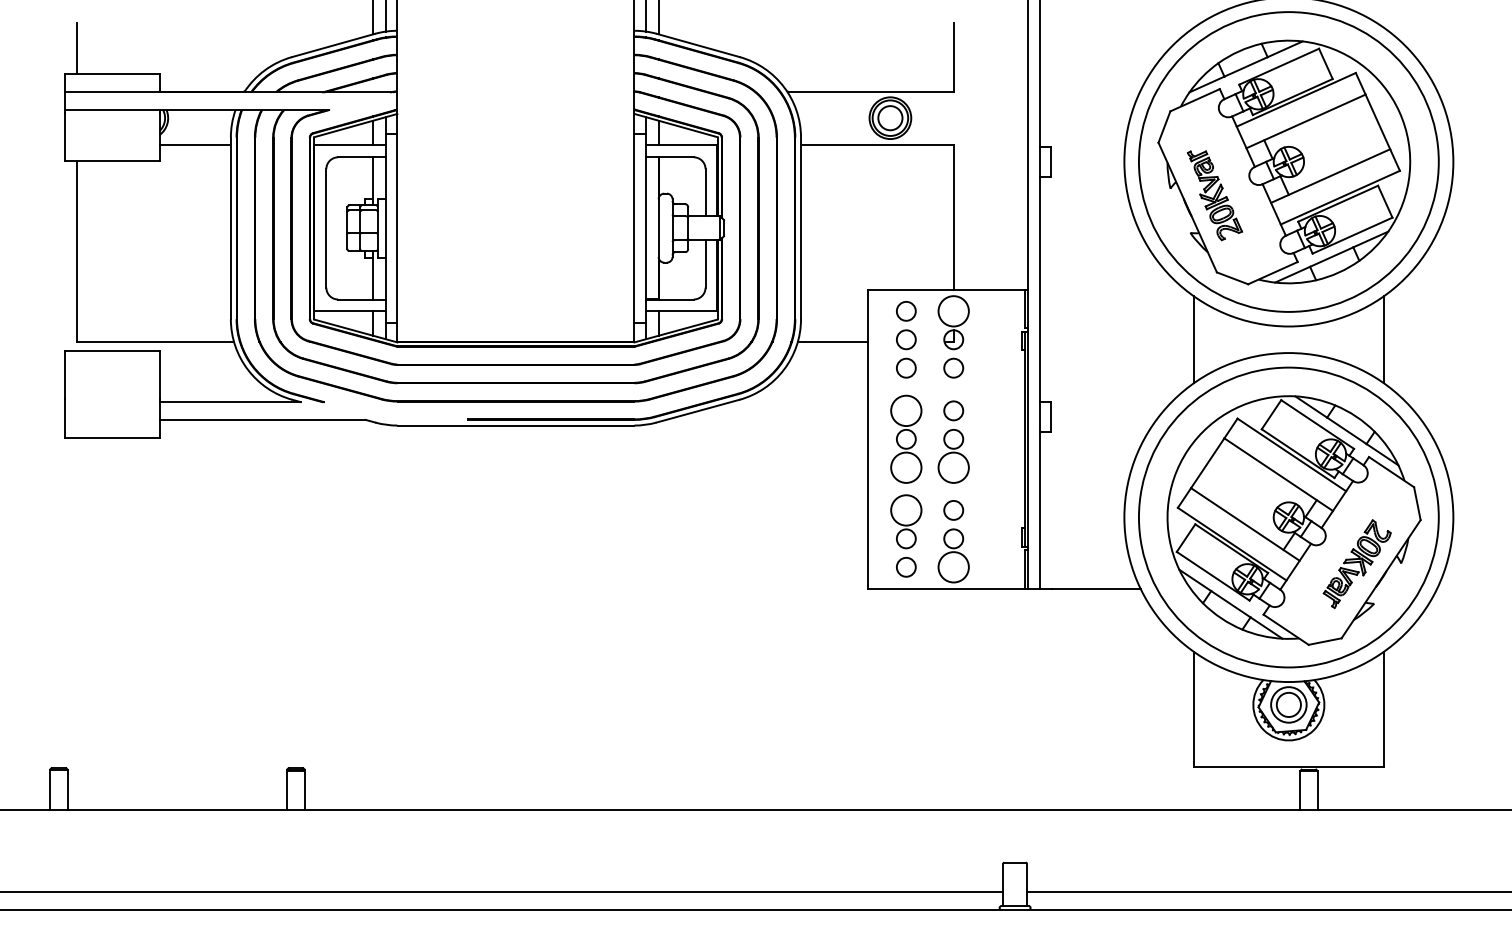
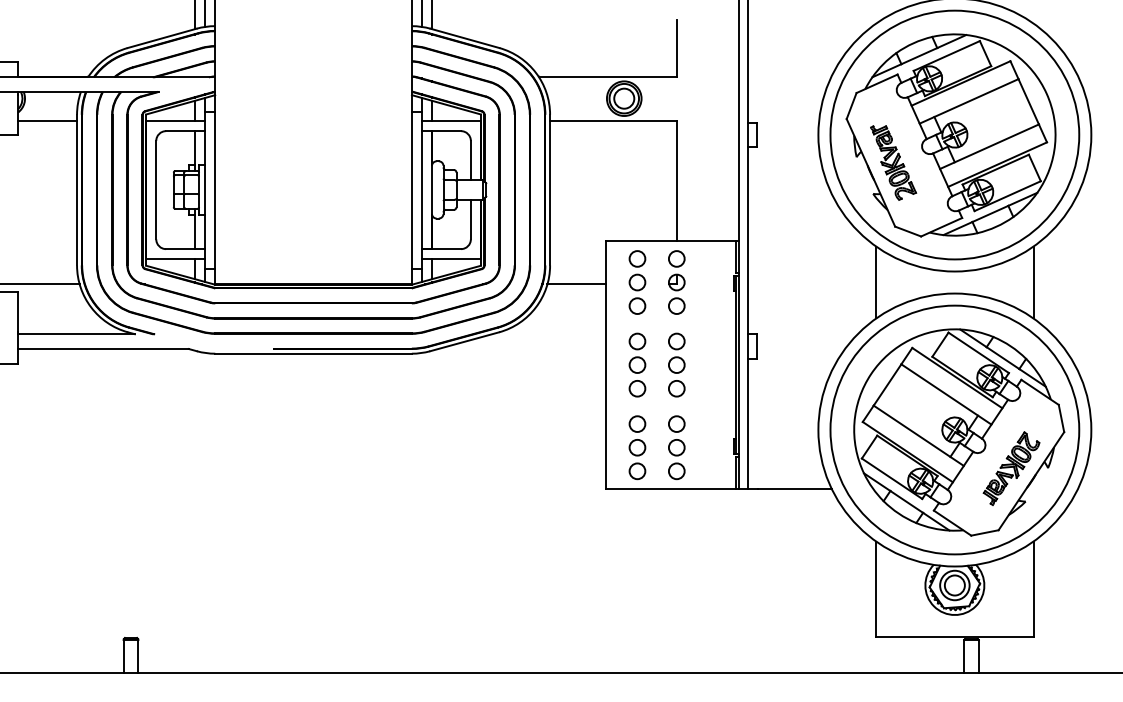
circle: (953, 310) -> (676, 258), size x0.62
circle: (905, 410) -> (636, 341), size x0.62
circle: (905, 467) -> (636, 388), size x0.62
circle: (953, 467) -> (676, 388), size x0.62
circle: (905, 509) -> (636, 423), size x0.62
circle: (953, 566) -> (676, 470), size x0.62

